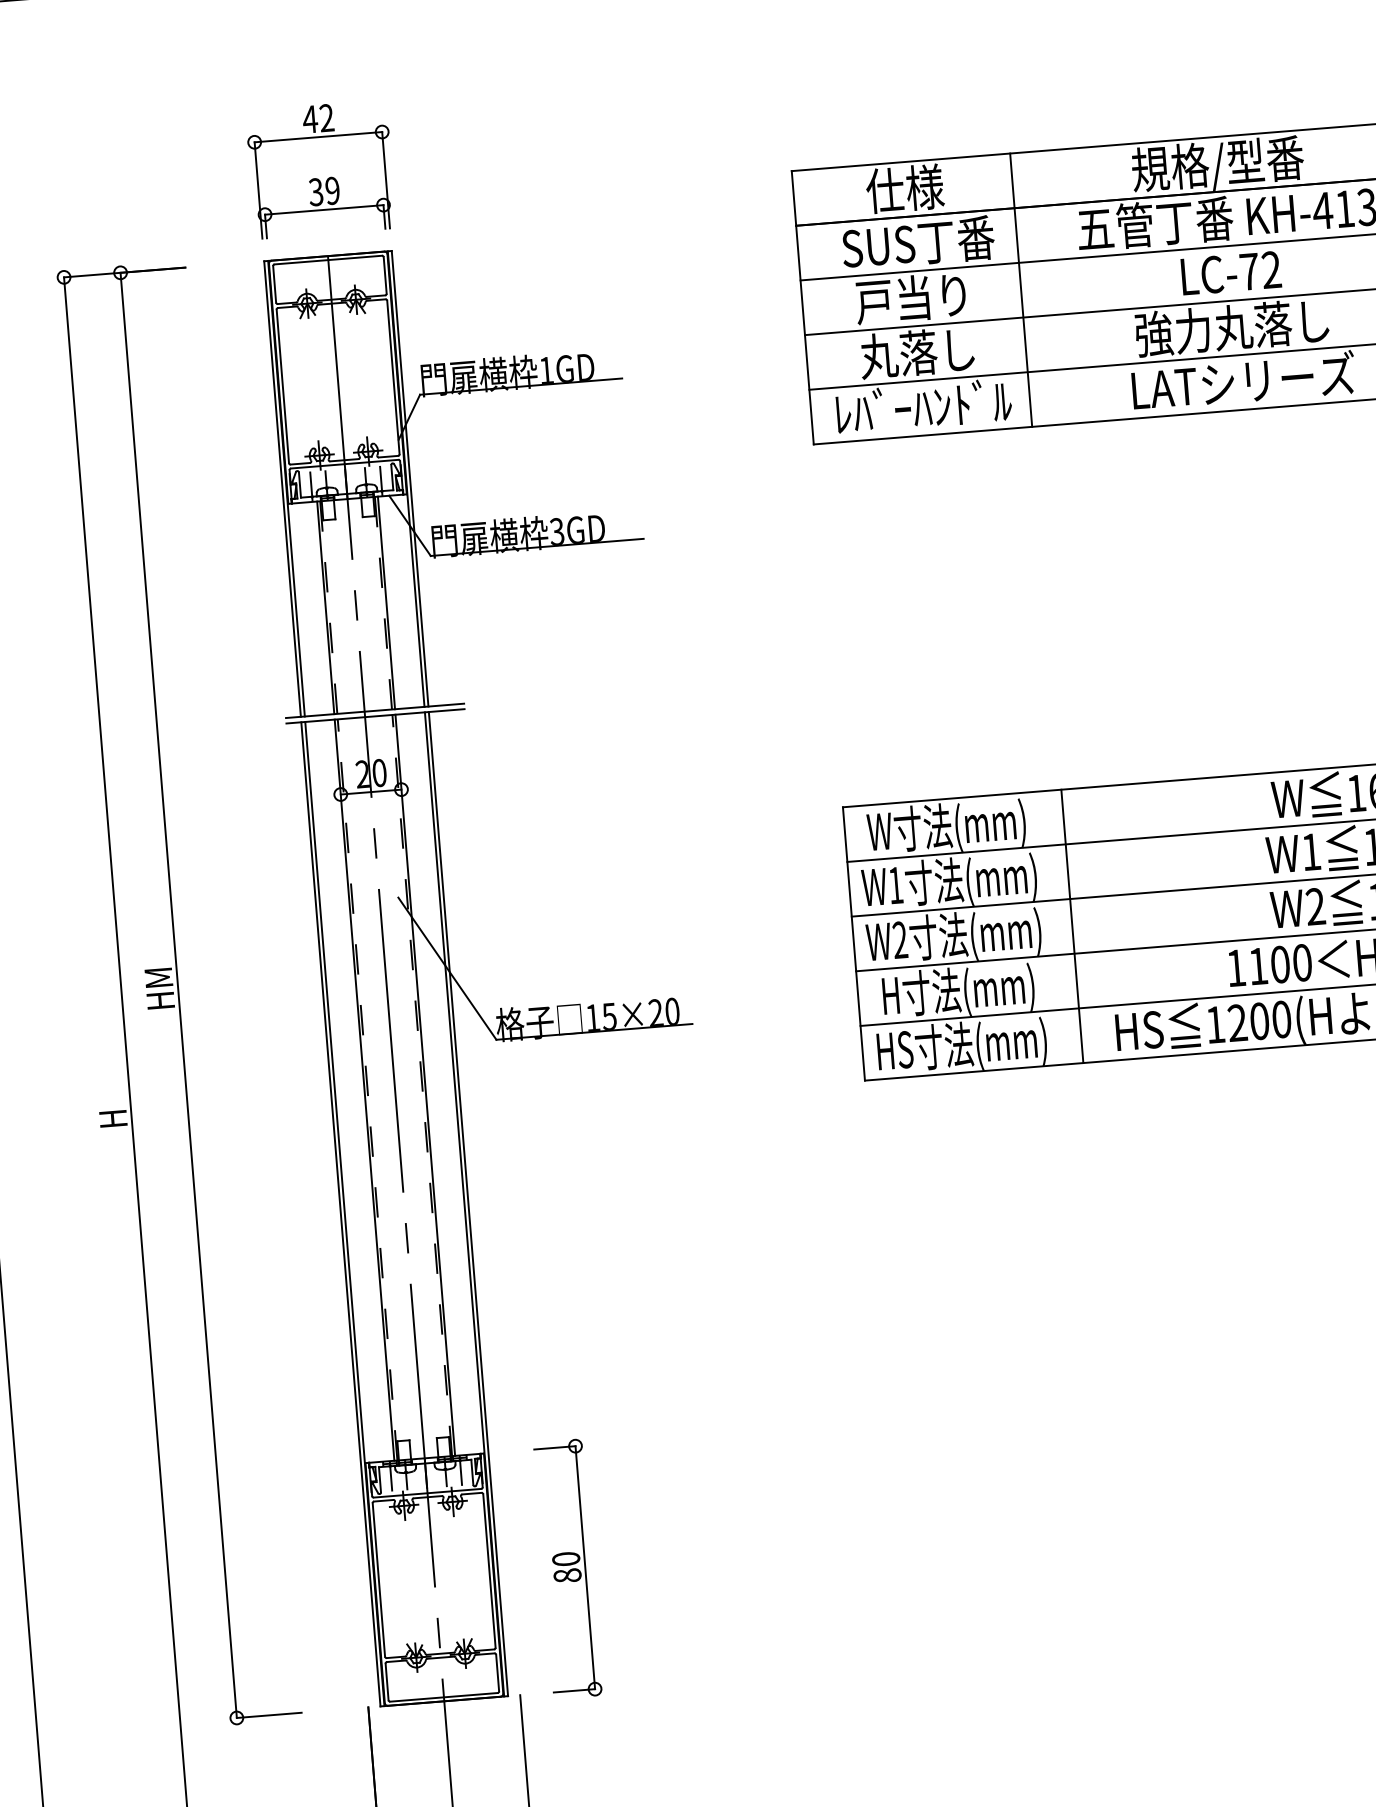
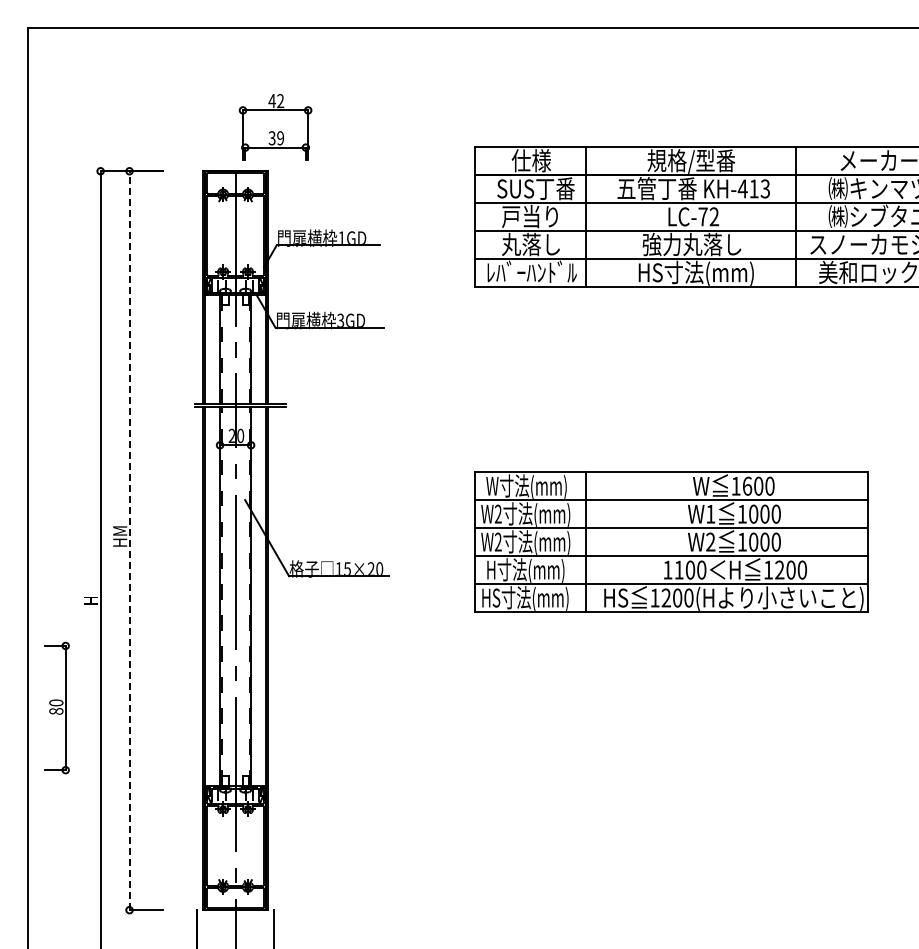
part: (320, 170) -> (275, 127), moved
text: (1245, 381) -> (696, 272), LATシリーズ -> HS寸法(mm)
text: (894, 884) -> (497, 513), W1 -> W2
line: (178, 994) -> (129, 540), solid -> dashed
part: (567, 1568) -> (56, 707), moved

